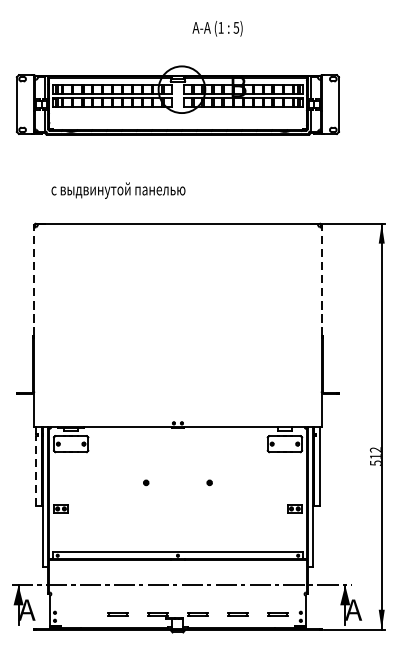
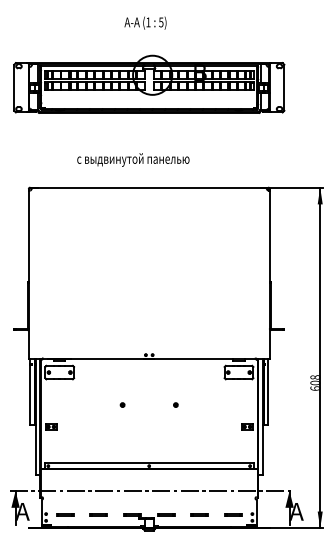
text: (217, 27) -> (145, 22), moved
text: (118, 190) -> (133, 159), moved
line: (33, 280) -> (28, 235), dashed -> solid
line: (321, 280) -> (269, 235), dashed -> solid
text: (374, 455) -> (314, 382), 512 -> 608
line: (36, 471) -> (30, 395), dashed -> solid
line: (78, 613) -> (65, 514), added

